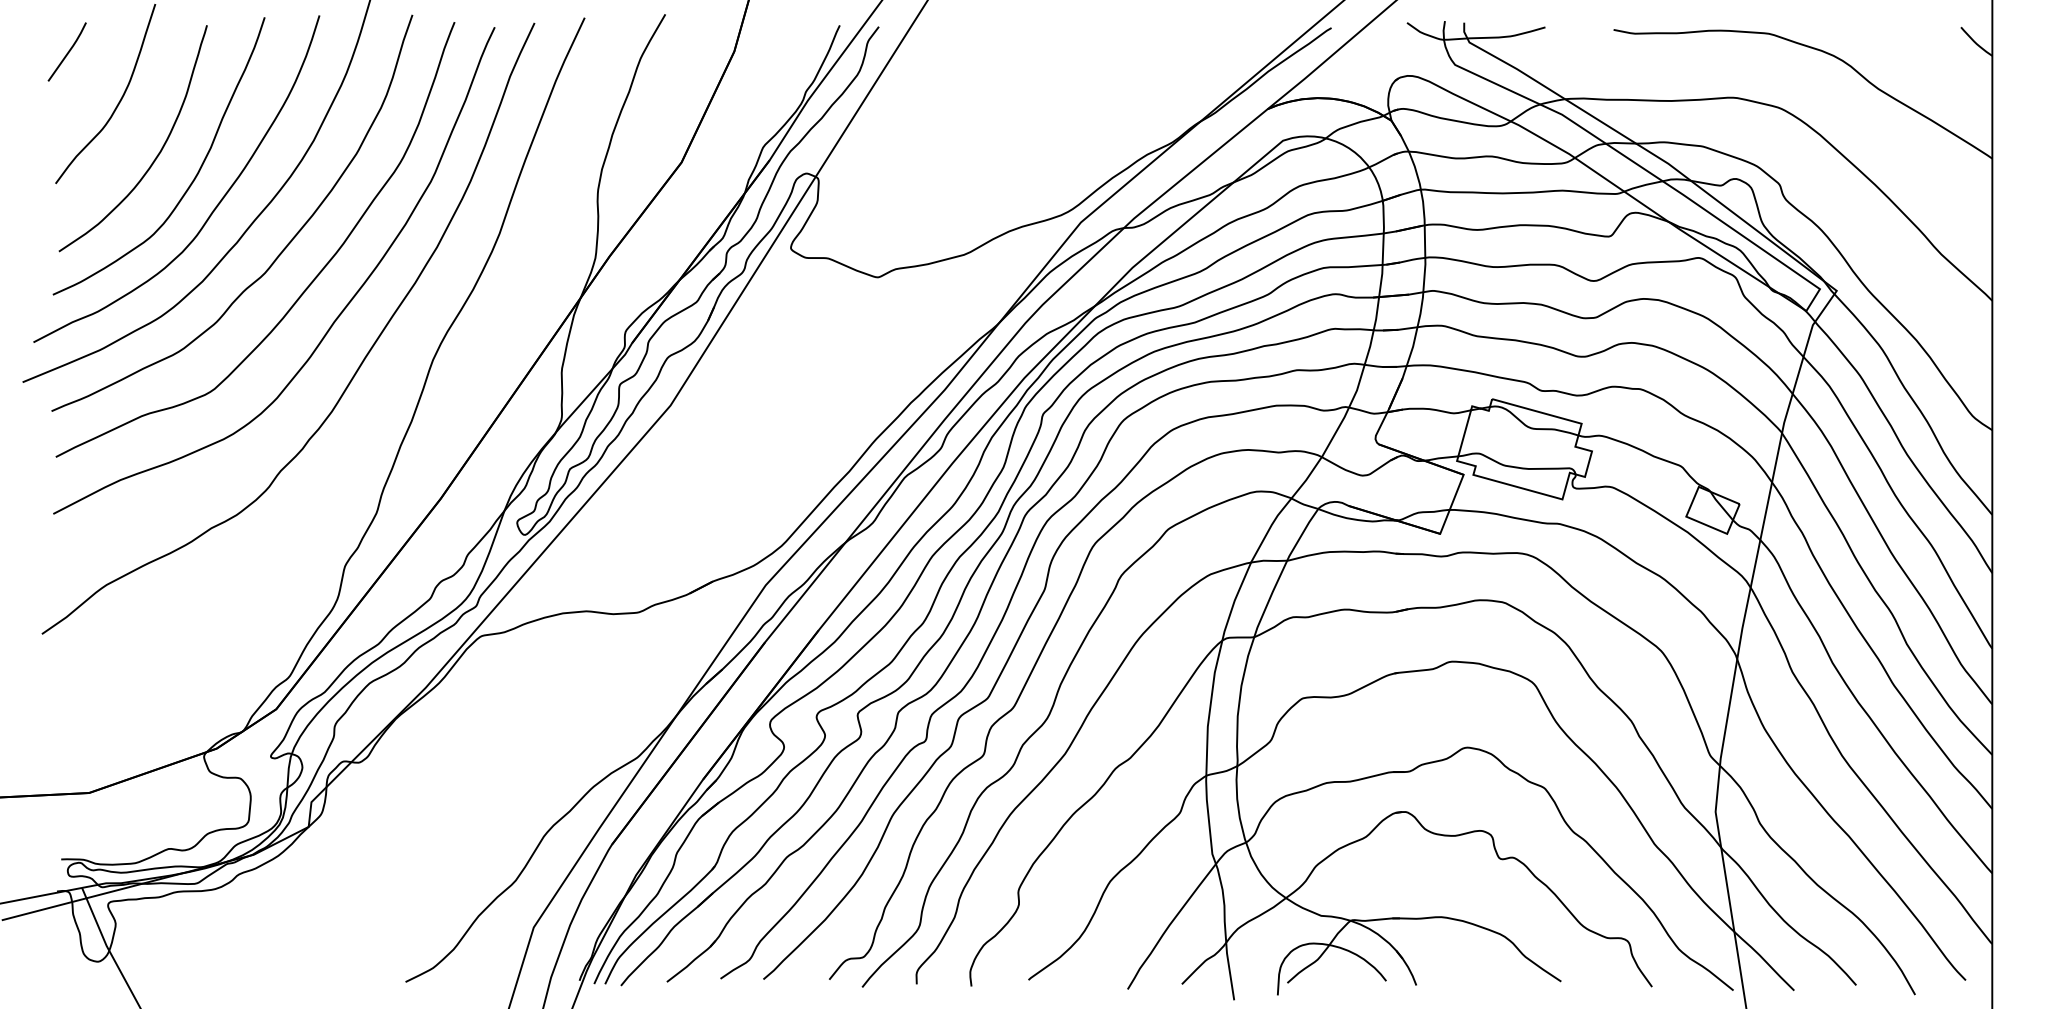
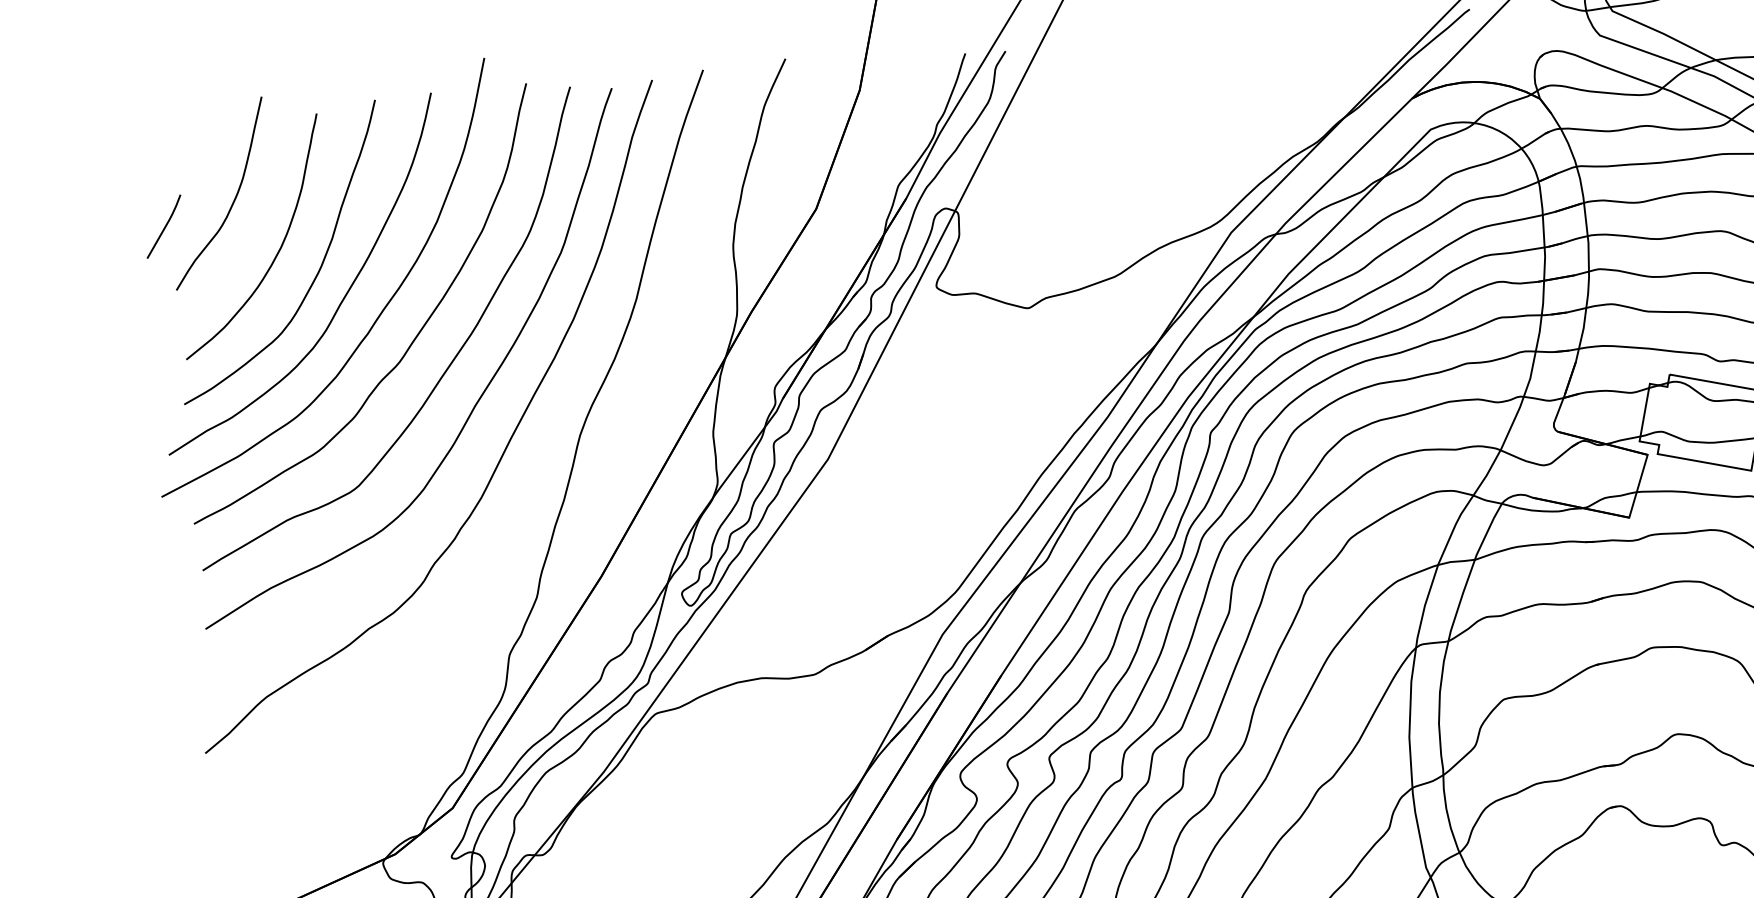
line: (67, 52) -> (164, 227), moved

